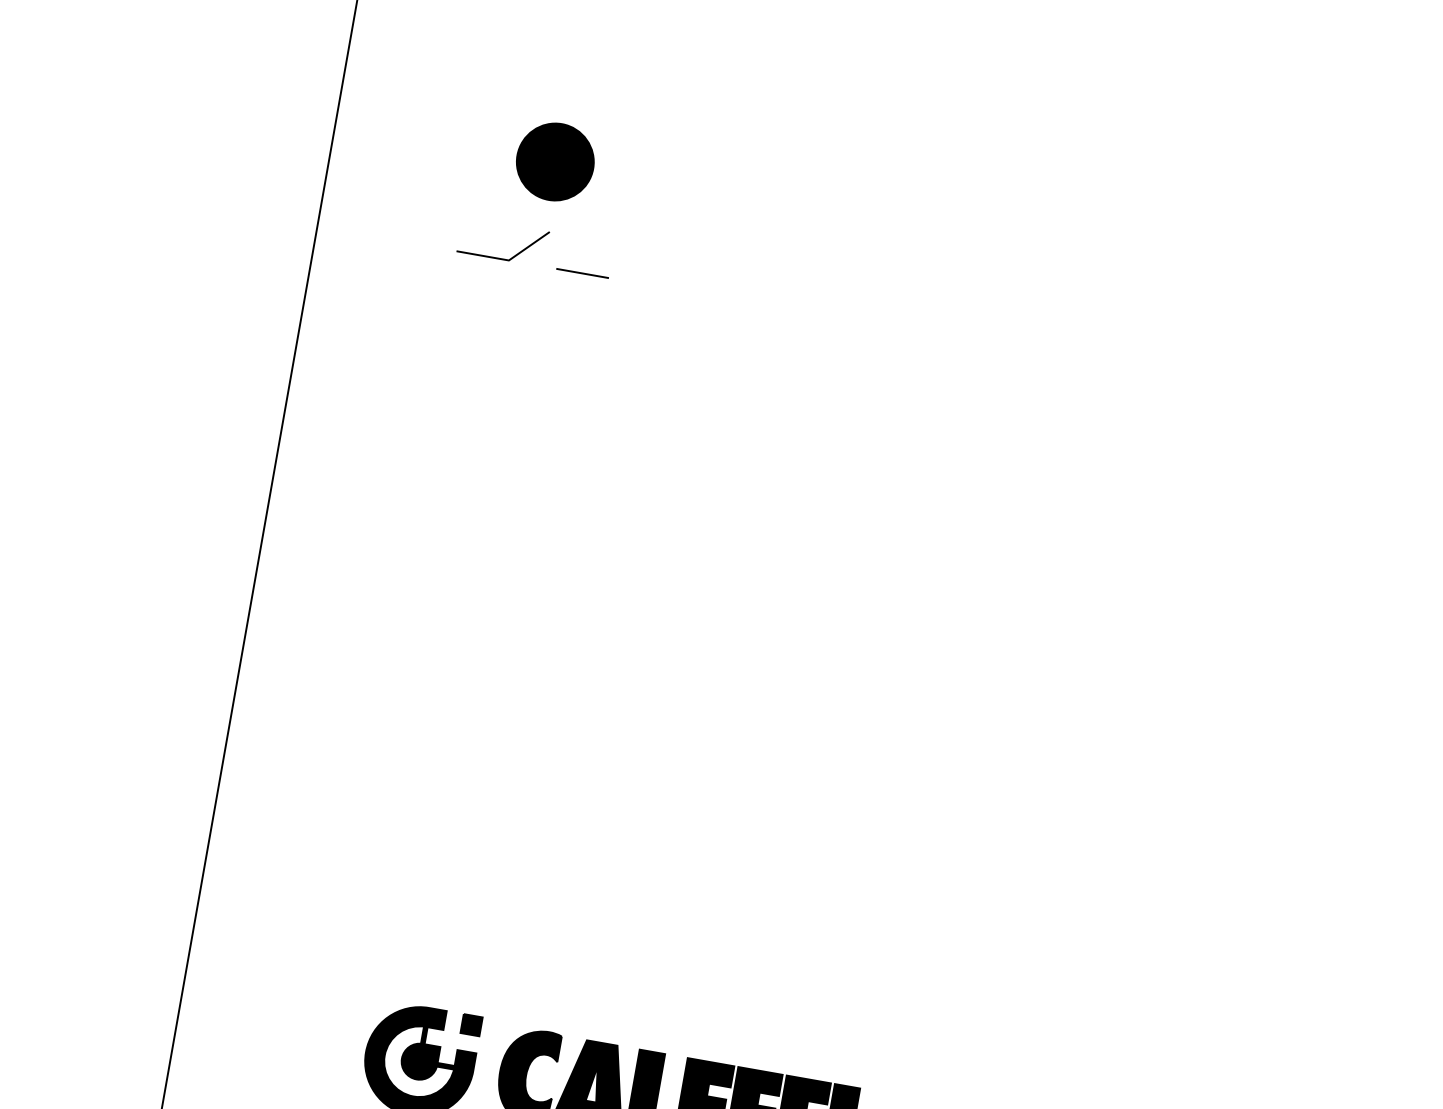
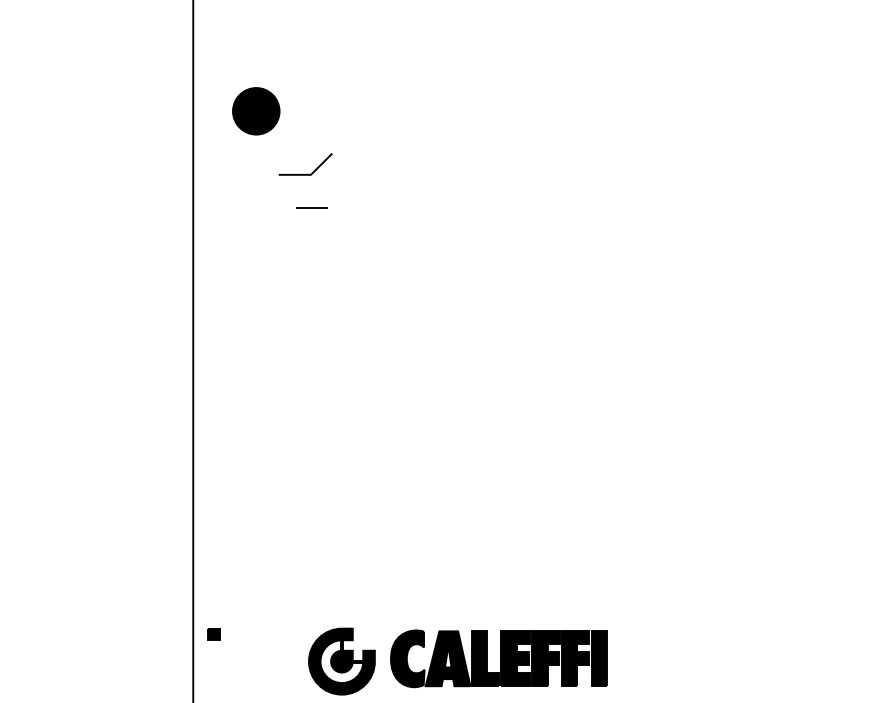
part: (555, 162) -> (256, 111), moved
line: (581, 272) -> (311, 207), moved
part: (470, 1025) -> (213, 634), moved

